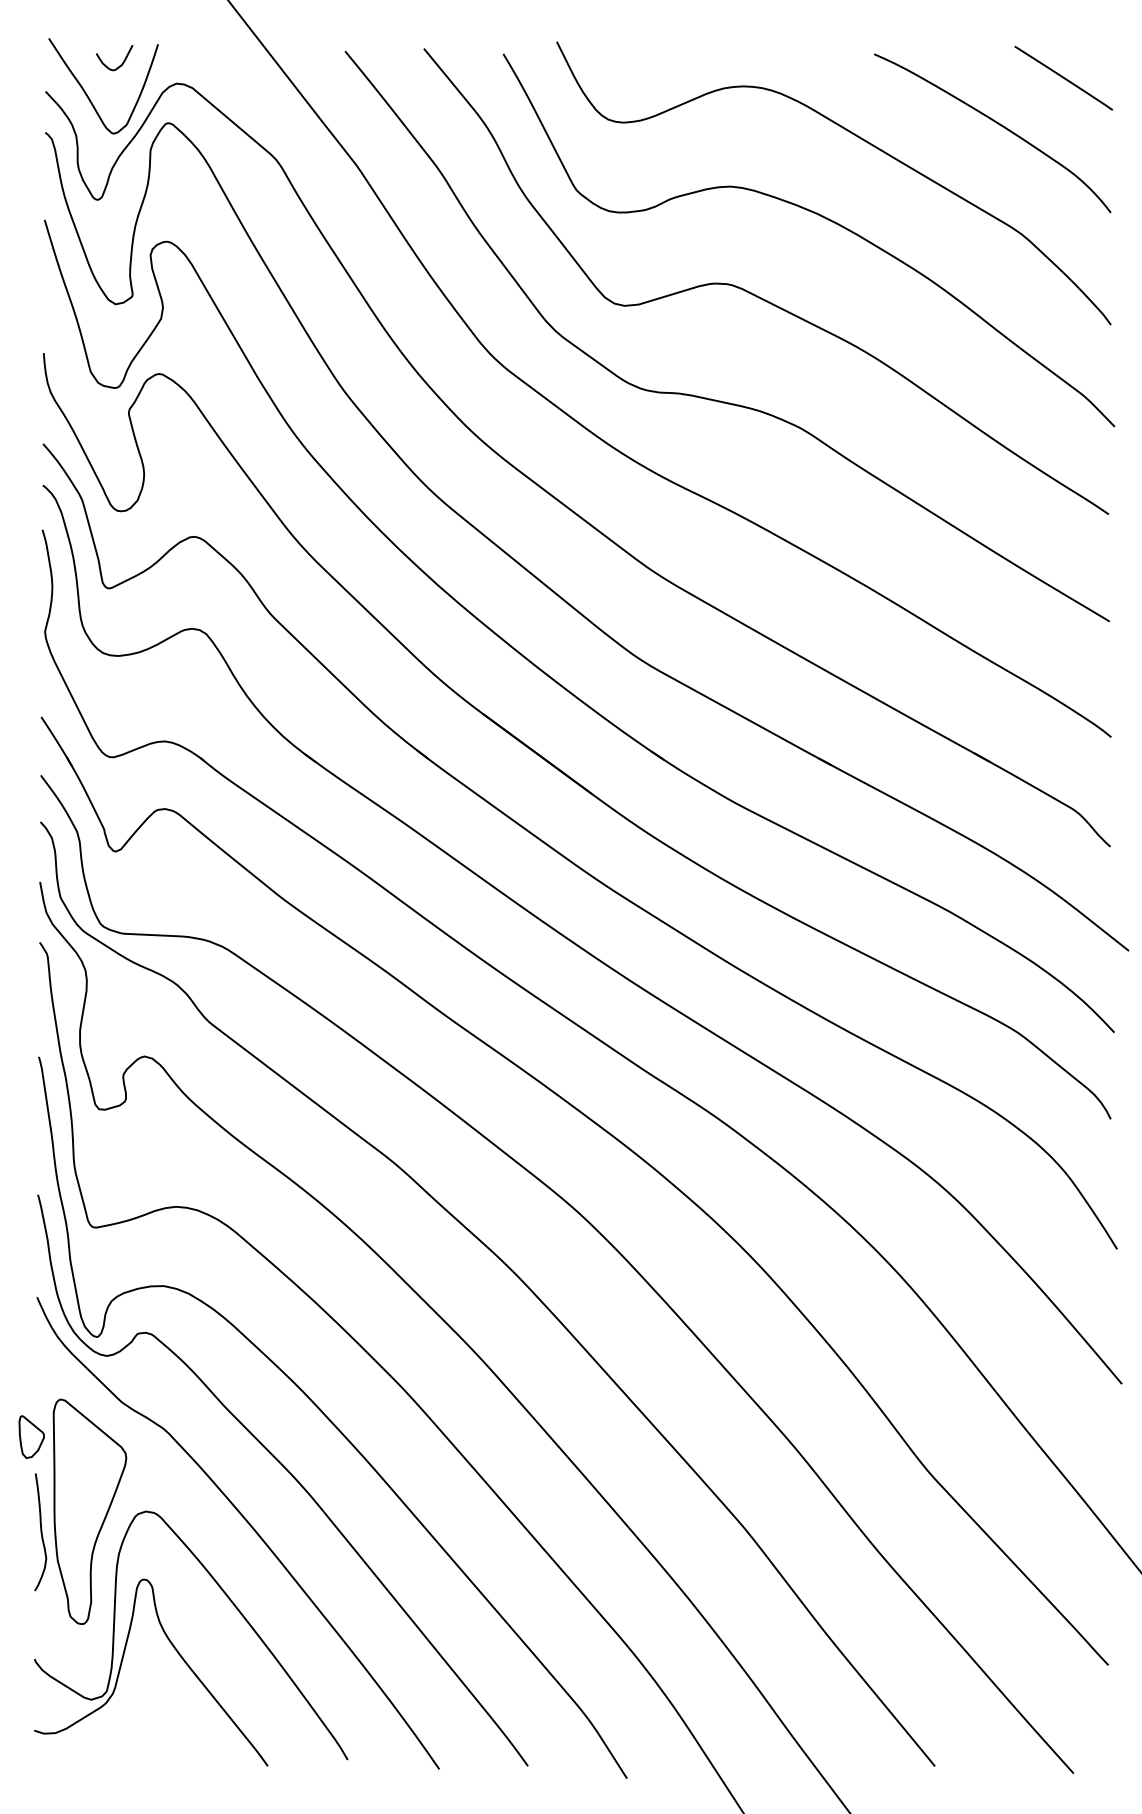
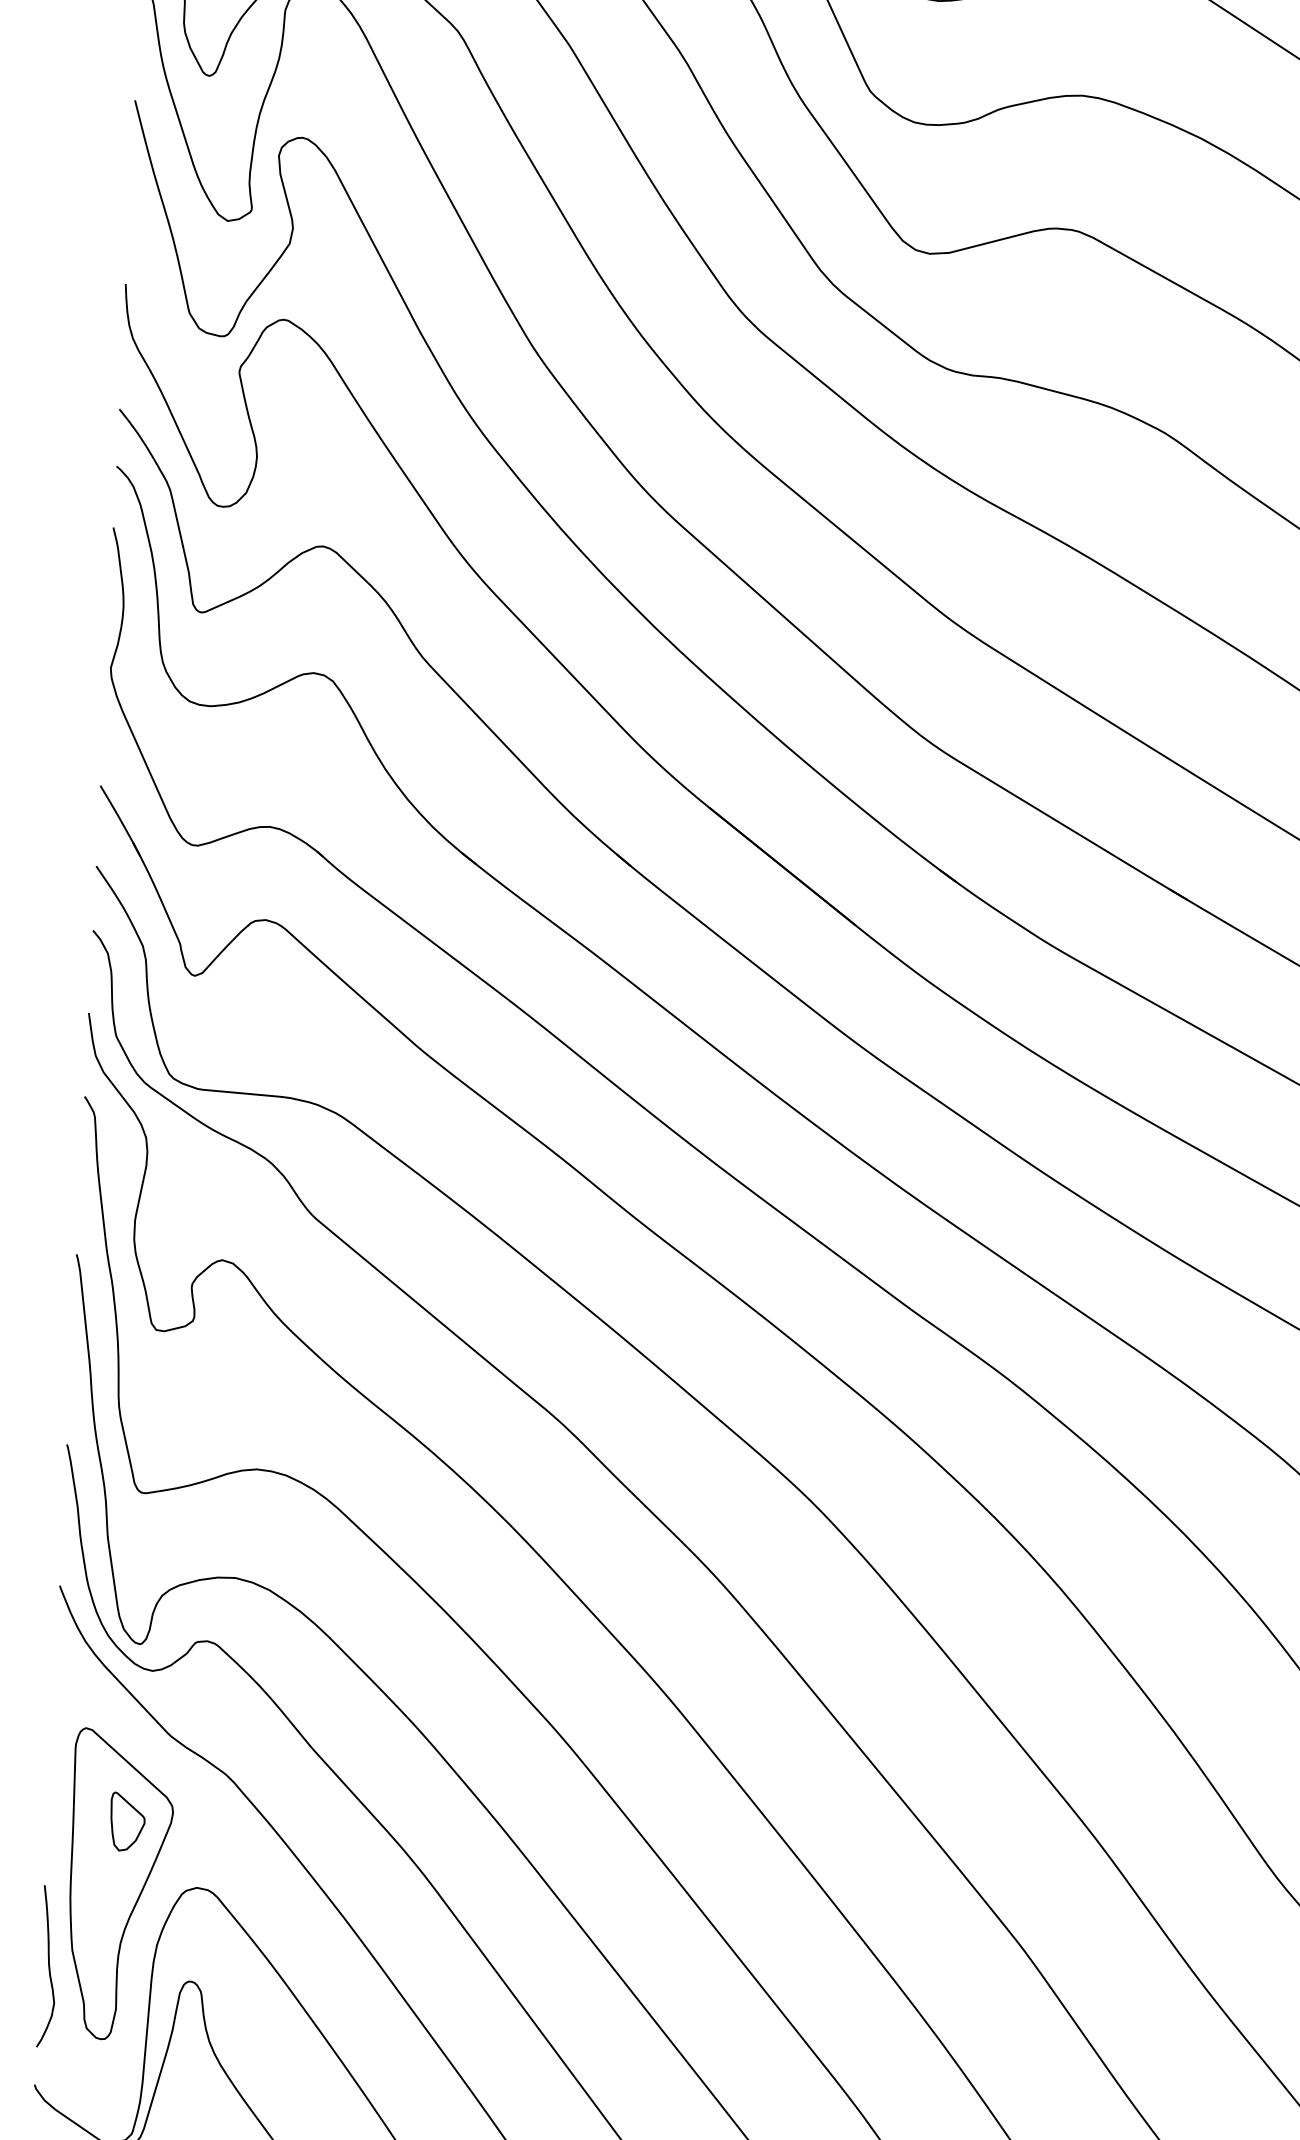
part: (31, 1436) -> (127, 1821), moved
curve: (40, 1532) -> (47, 1966), moved

